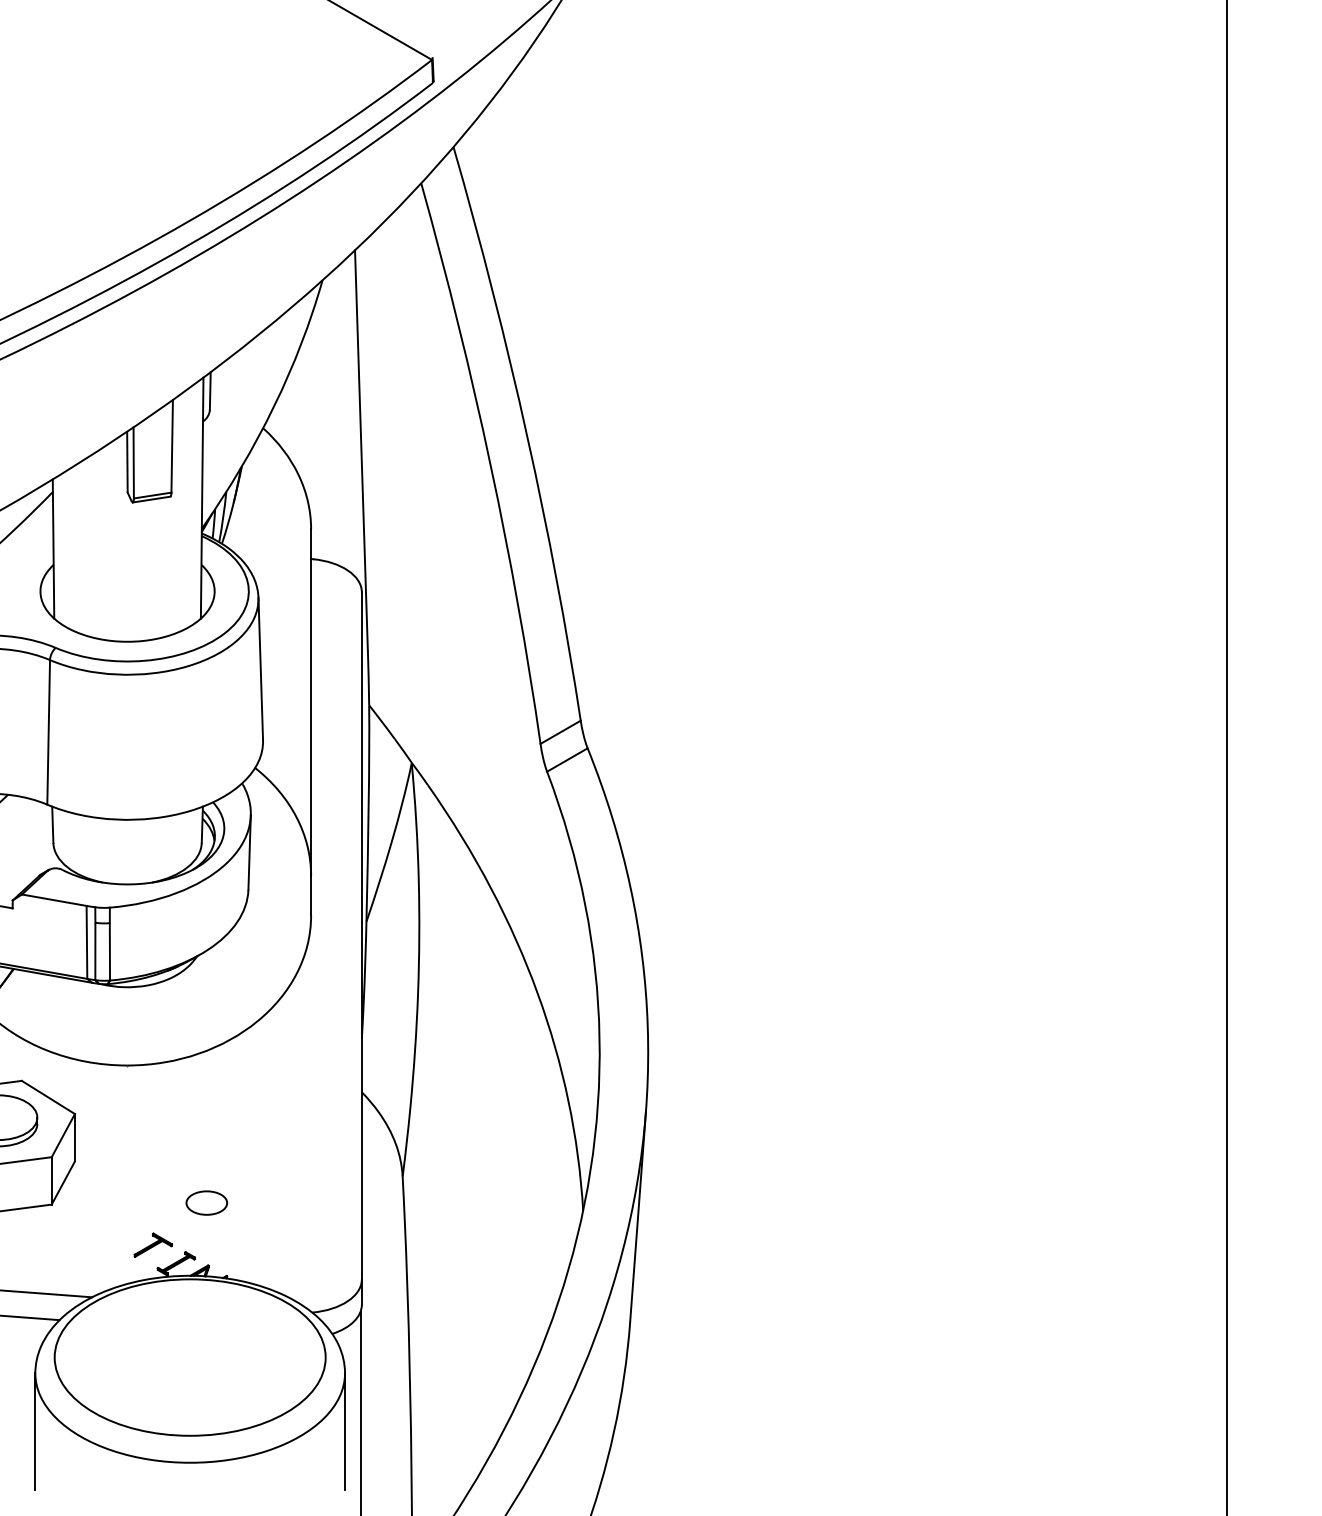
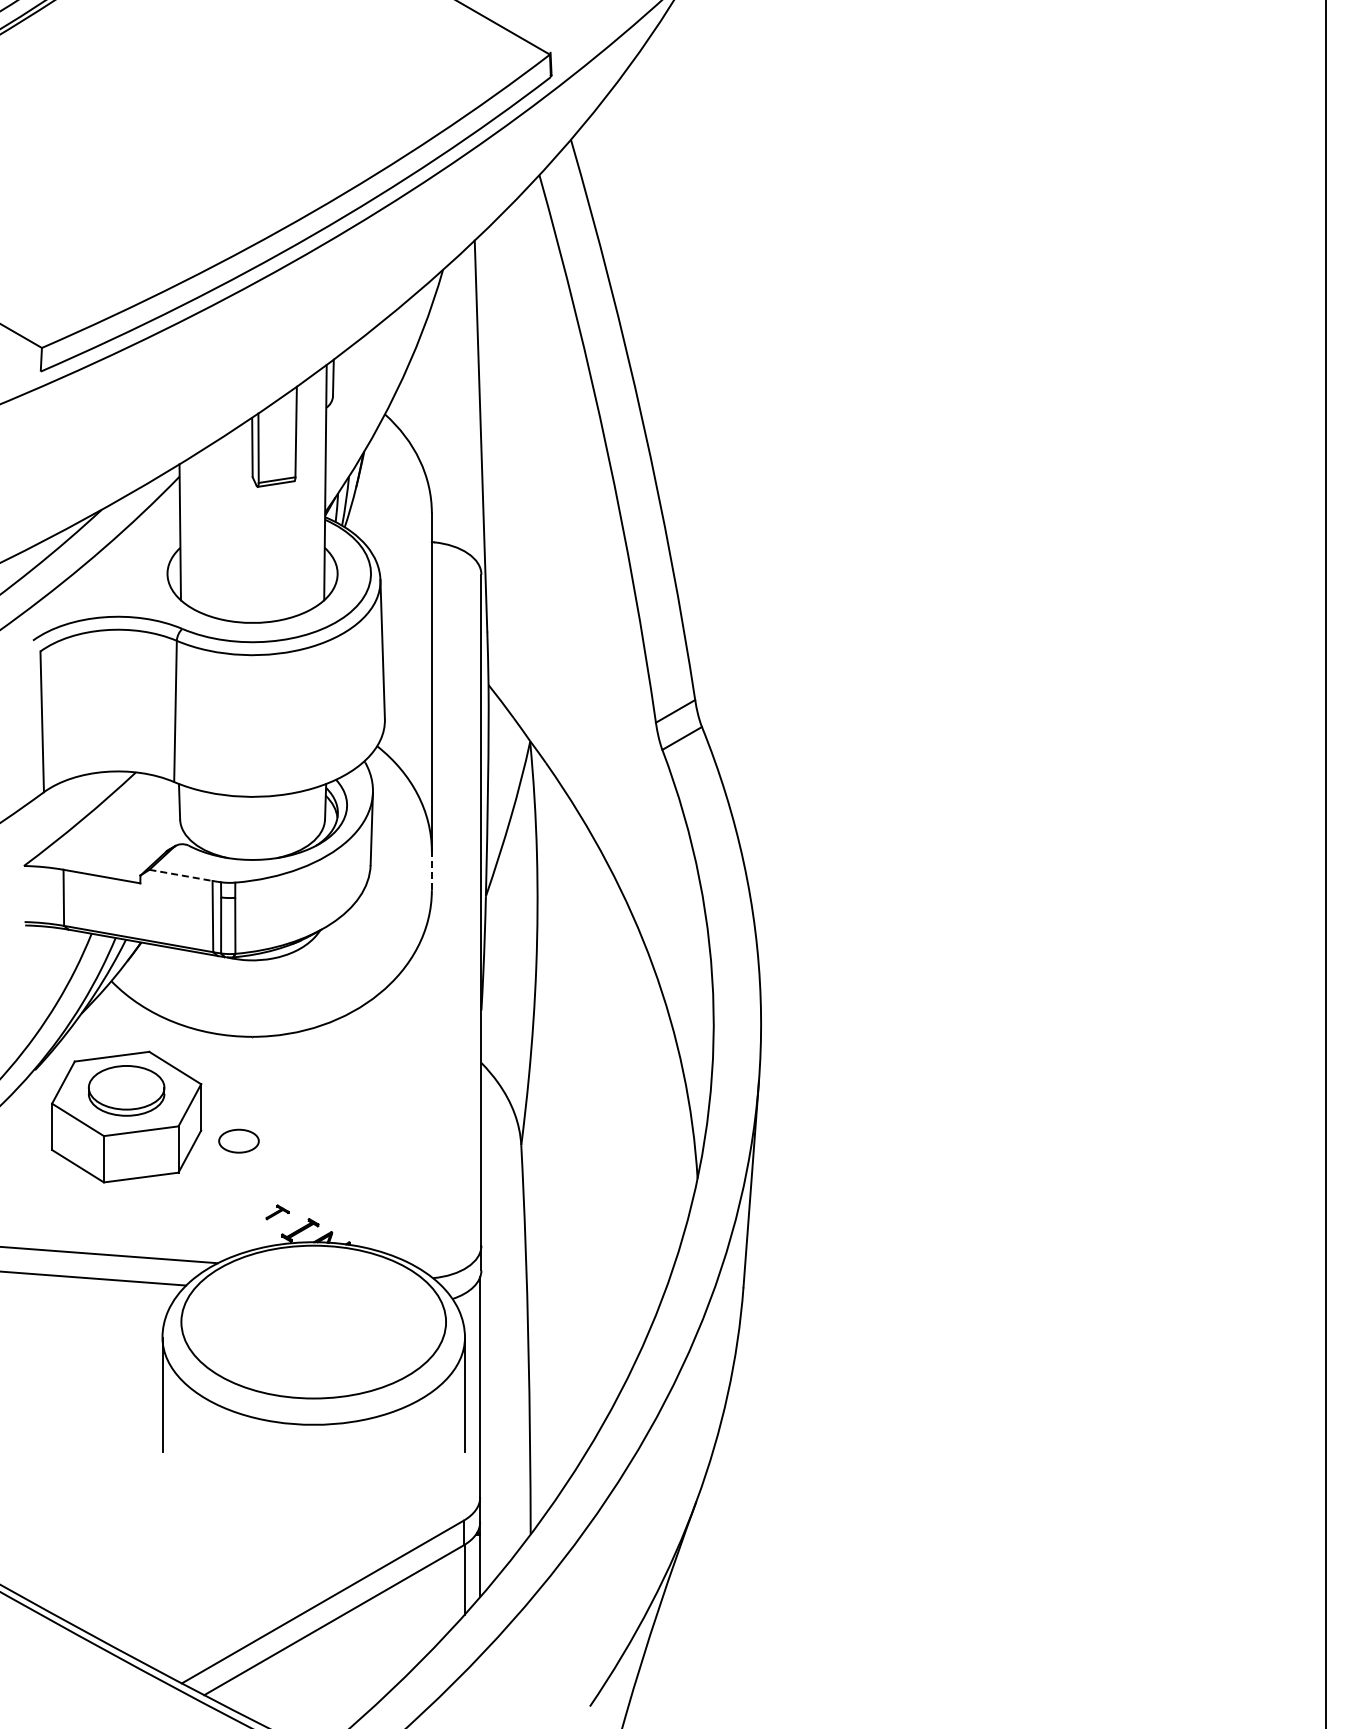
line: (310, 895) -> (431, 870), solid -> dashed
line: (54, 900) -> (181, 875), solid -> dashed
part: (206, 1202) -> (238, 1140), moved
part: (153, 1245) -> (277, 1212), size x0.6

